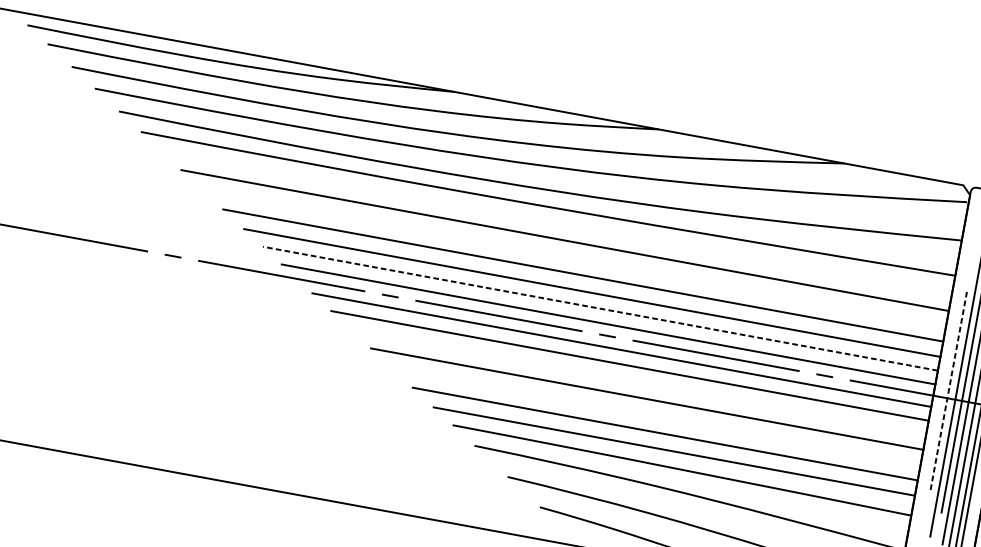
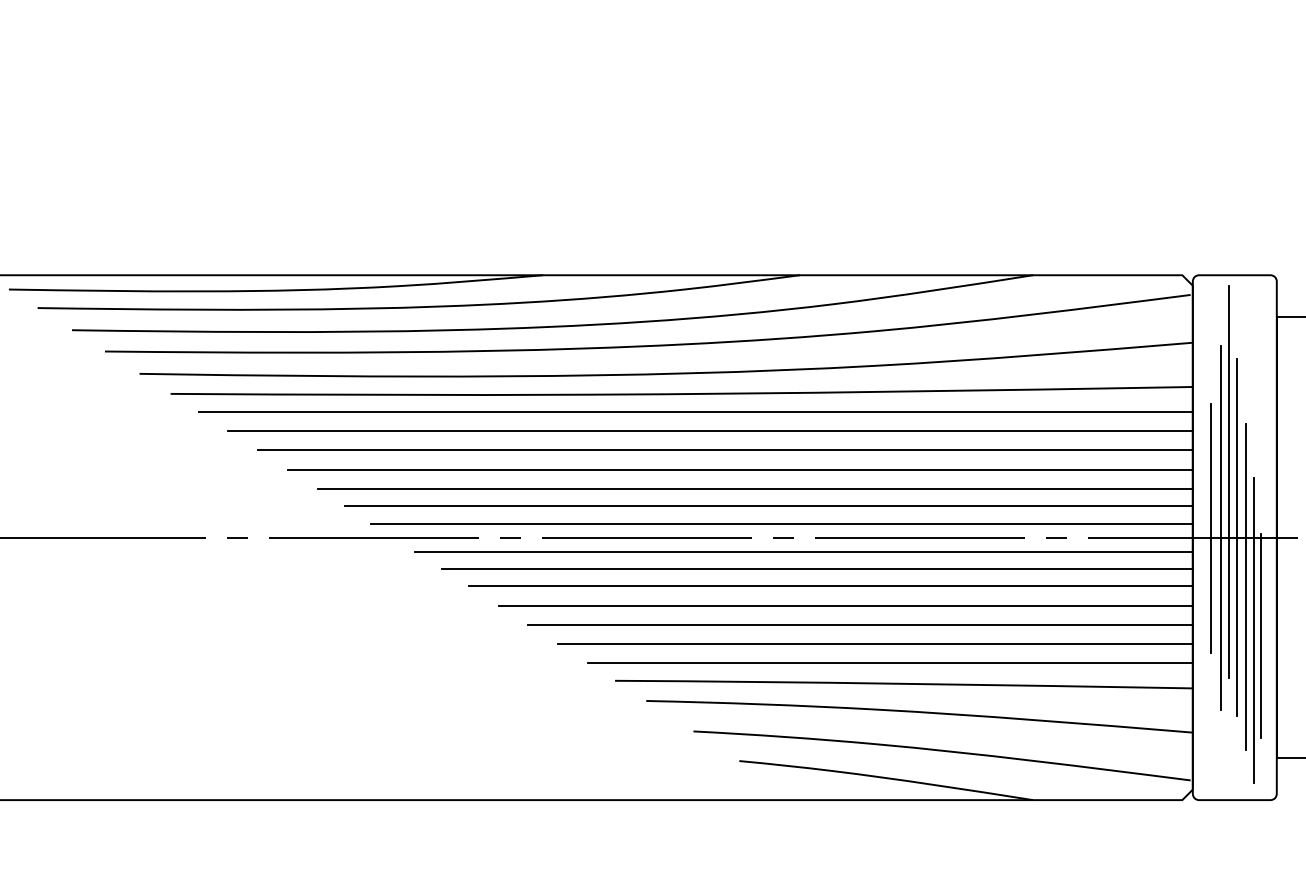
line: (555, 222) -> (695, 411), added
line: (574, 258) -> (725, 450), added
line: (600, 308) -> (768, 506), dashed -> solid
line: (637, 381) -> (830, 586), added
line: (948, 390) -> (1210, 528), dashed -> solid
line: (656, 416) -> (860, 624), added

